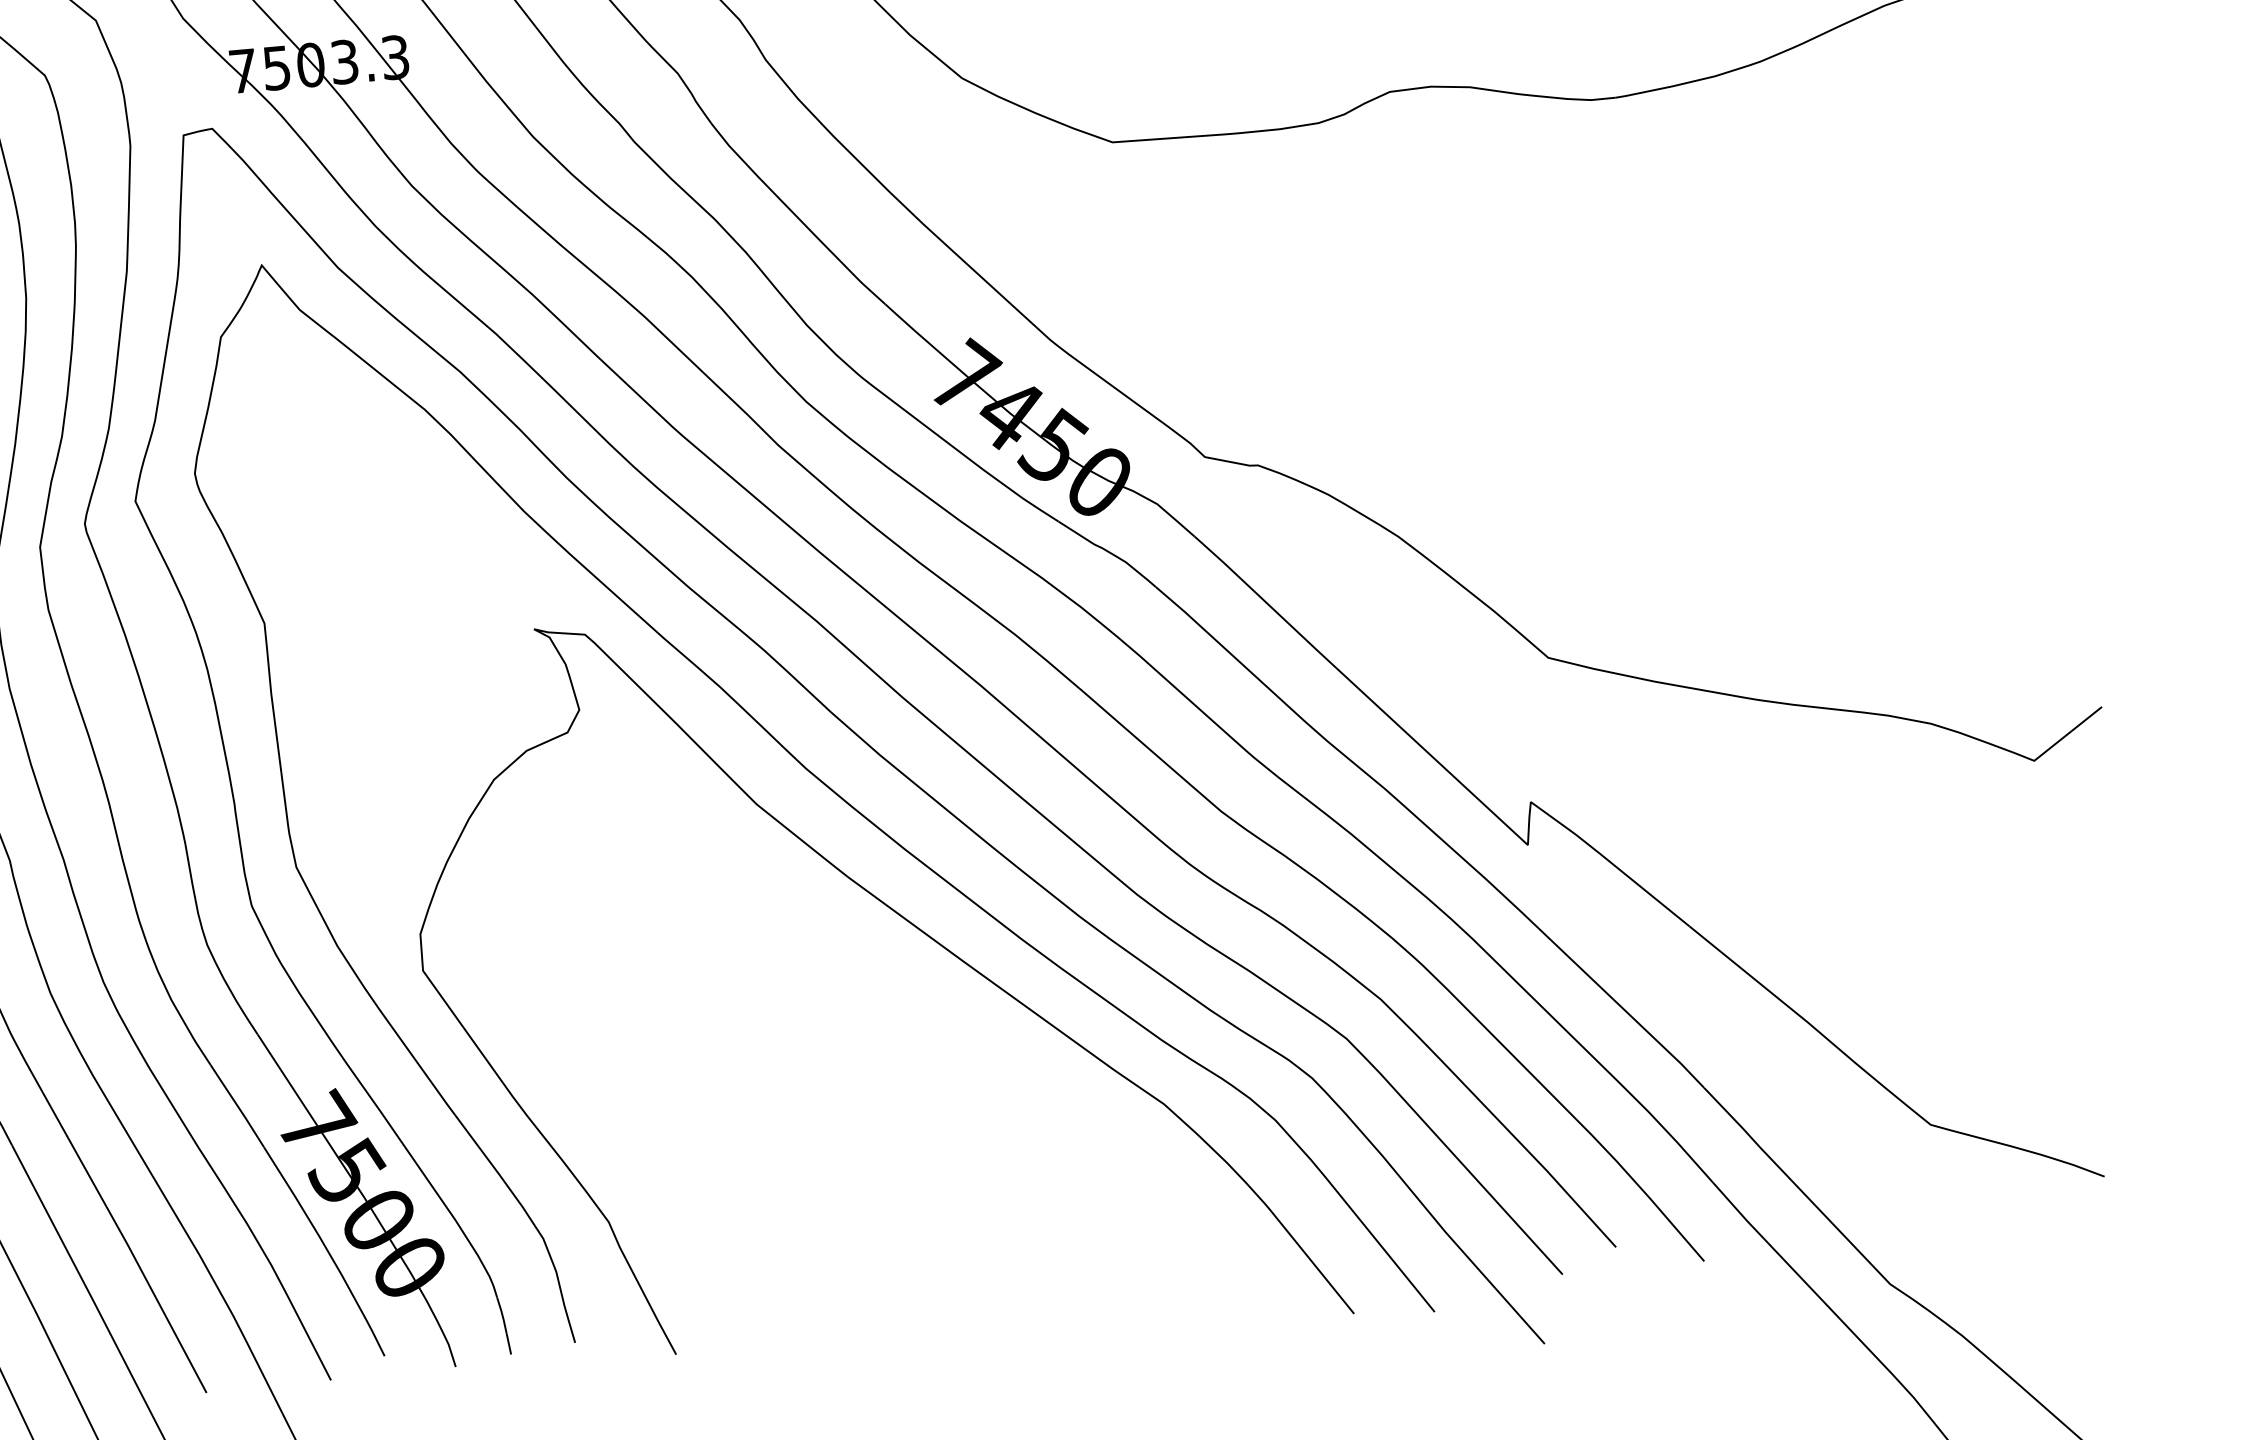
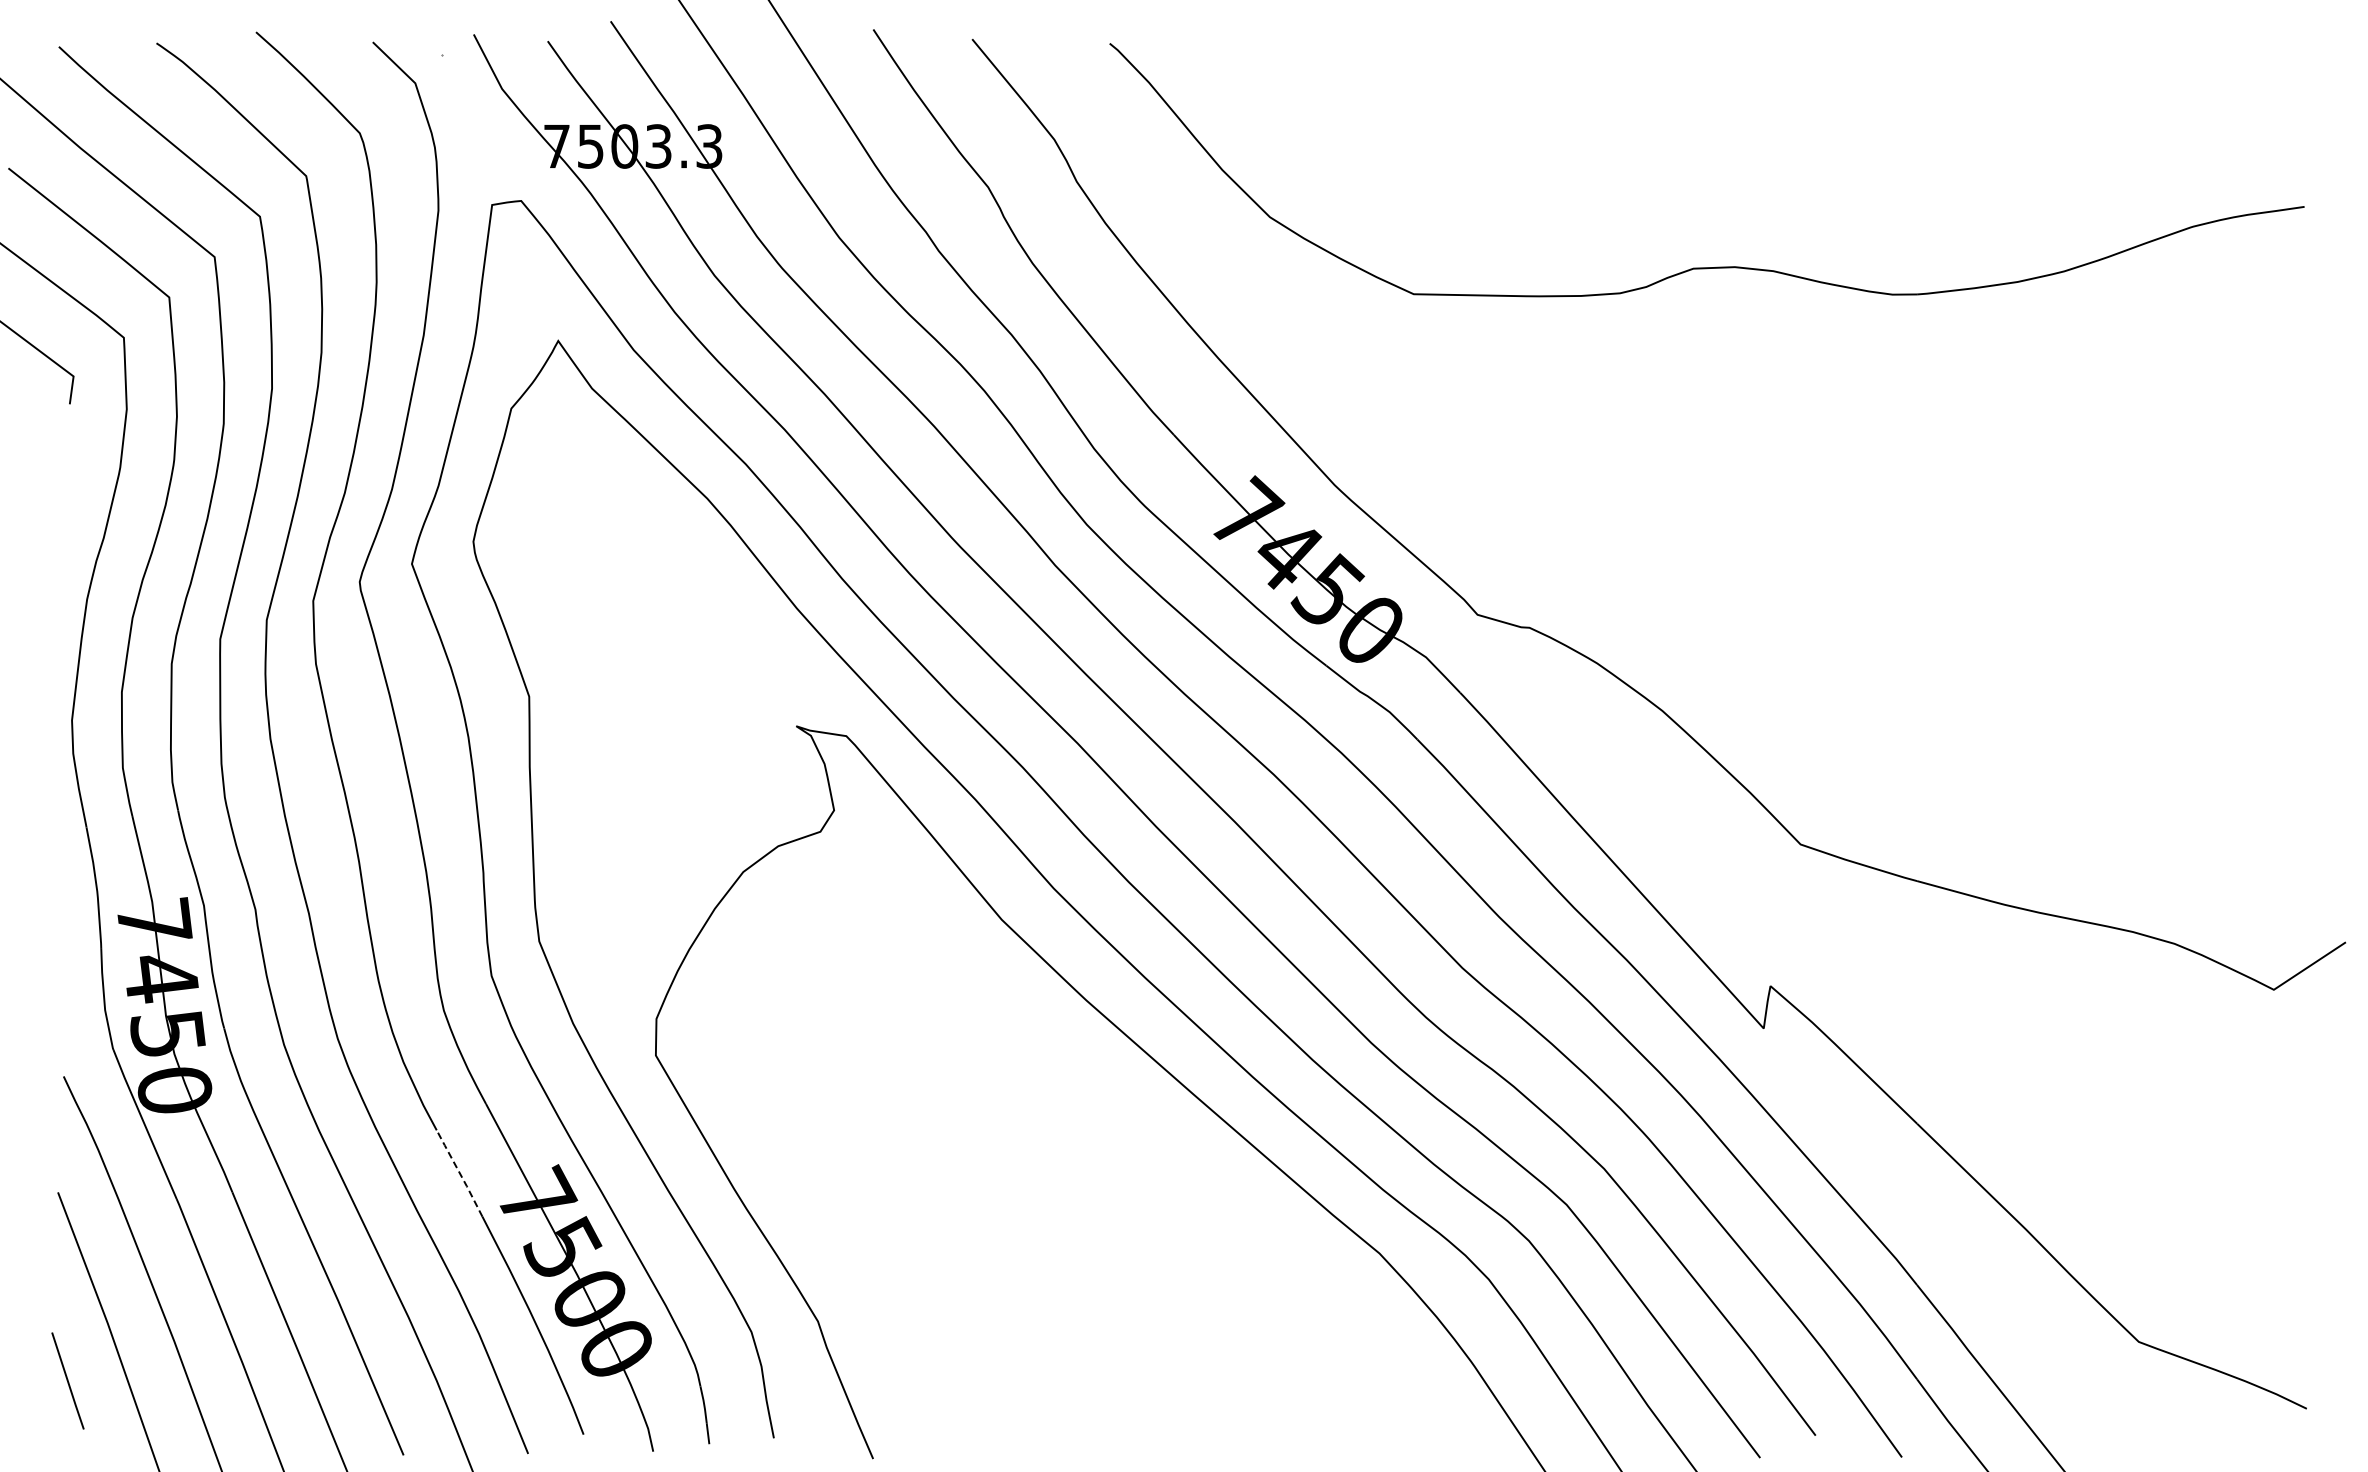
line: (237, 1106) -> (459, 1173), solid -> dashed

